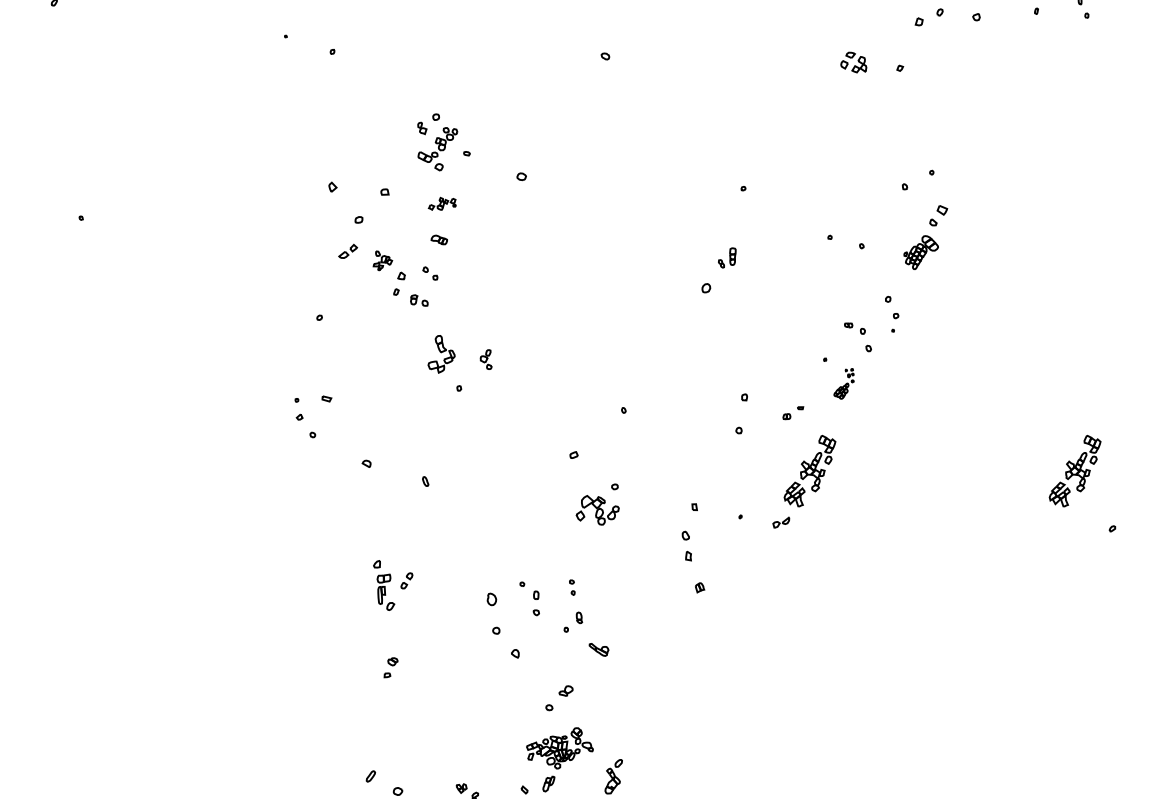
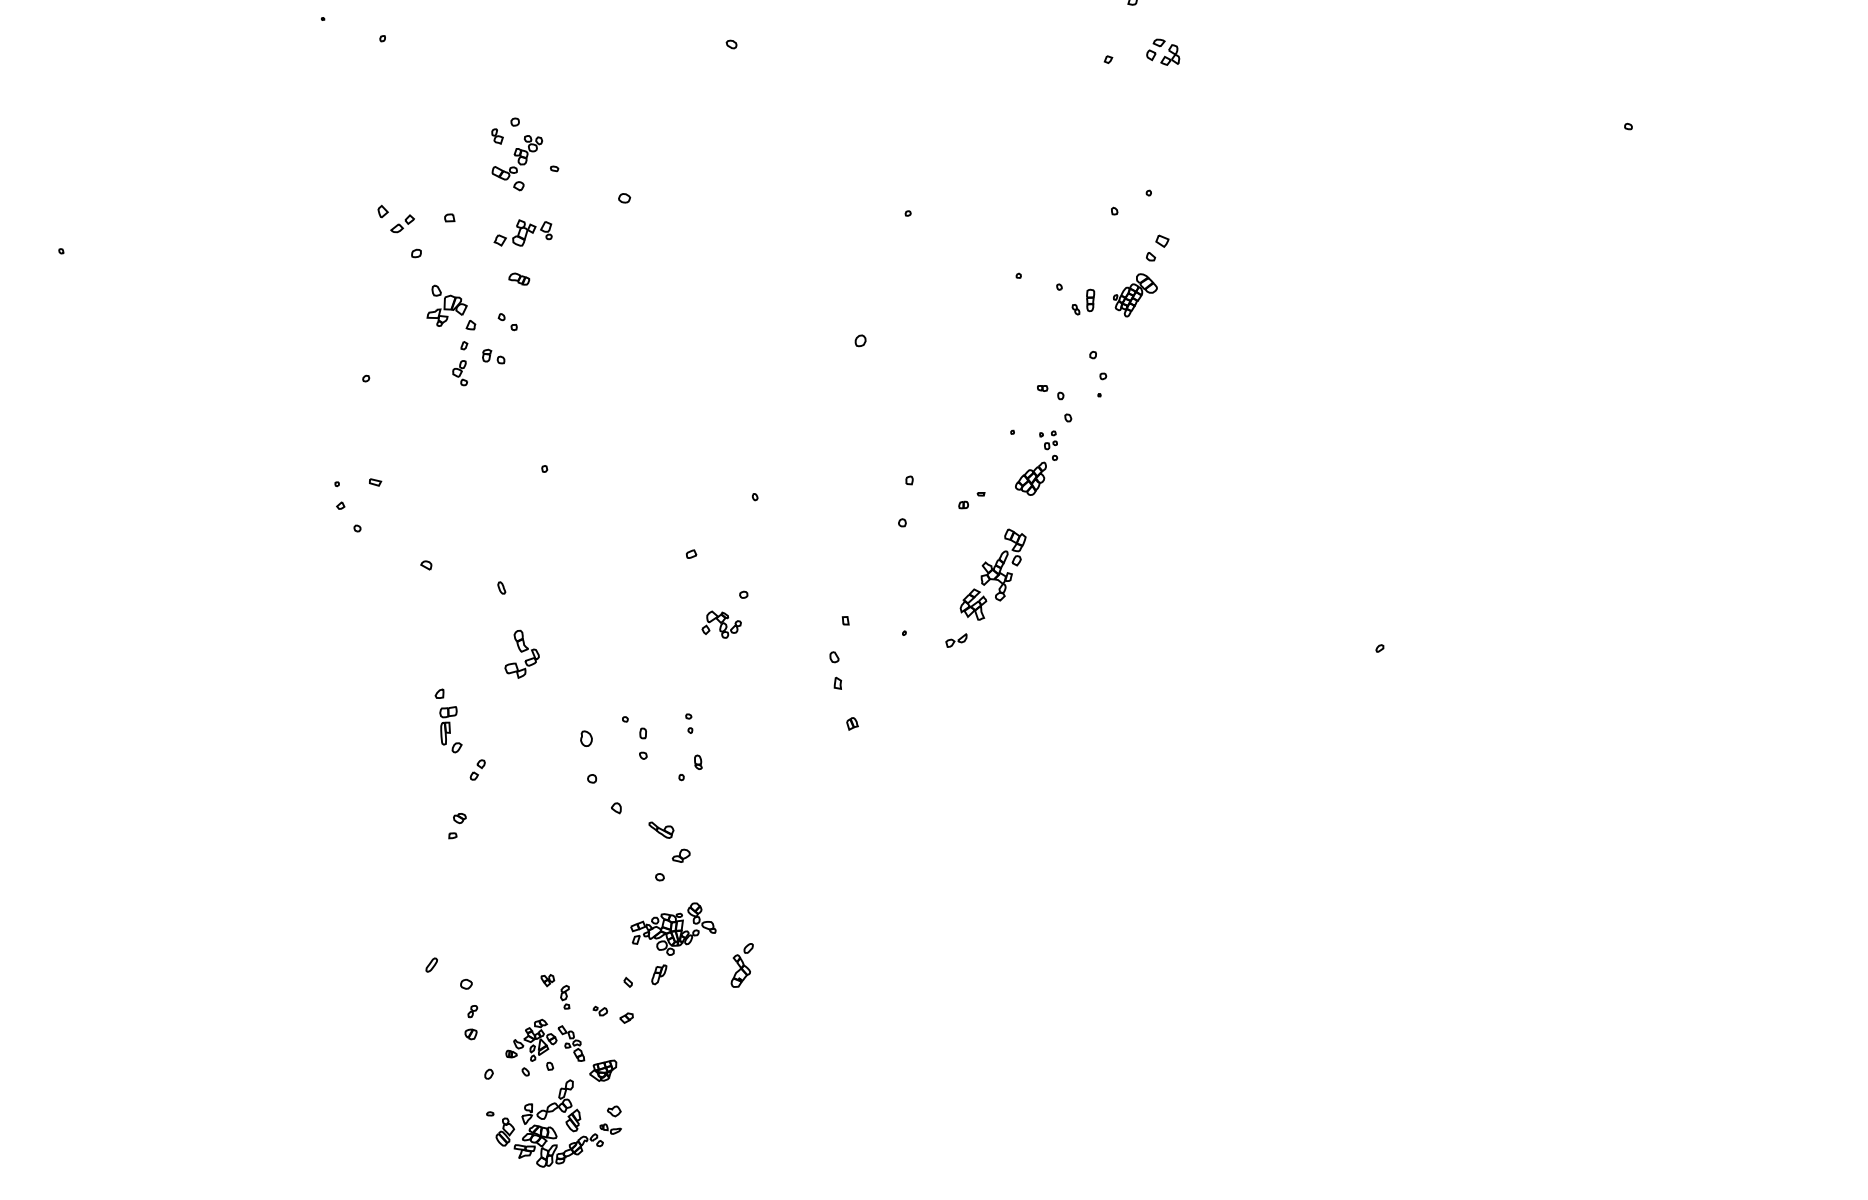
part: (854, 61) -> (1163, 51), moved
part: (441, 203) -> (522, 232), size x1.67
part: (348, 251) -> (402, 223), moved
part: (727, 257) -> (1083, 301), moved
part: (382, 260) -> (446, 305), size x1.67
part: (441, 353) -> (521, 653), moved
part: (485, 359) -> (459, 373), moved
part: (843, 383) -> (1036, 462), size x1.67
part: (1074, 470) -> (1331, 574), removed
part: (597, 510) -> (721, 624), size x0.71
part: (406, 580) -> (477, 769), moved
part: (599, 649) -> (661, 829), moved

